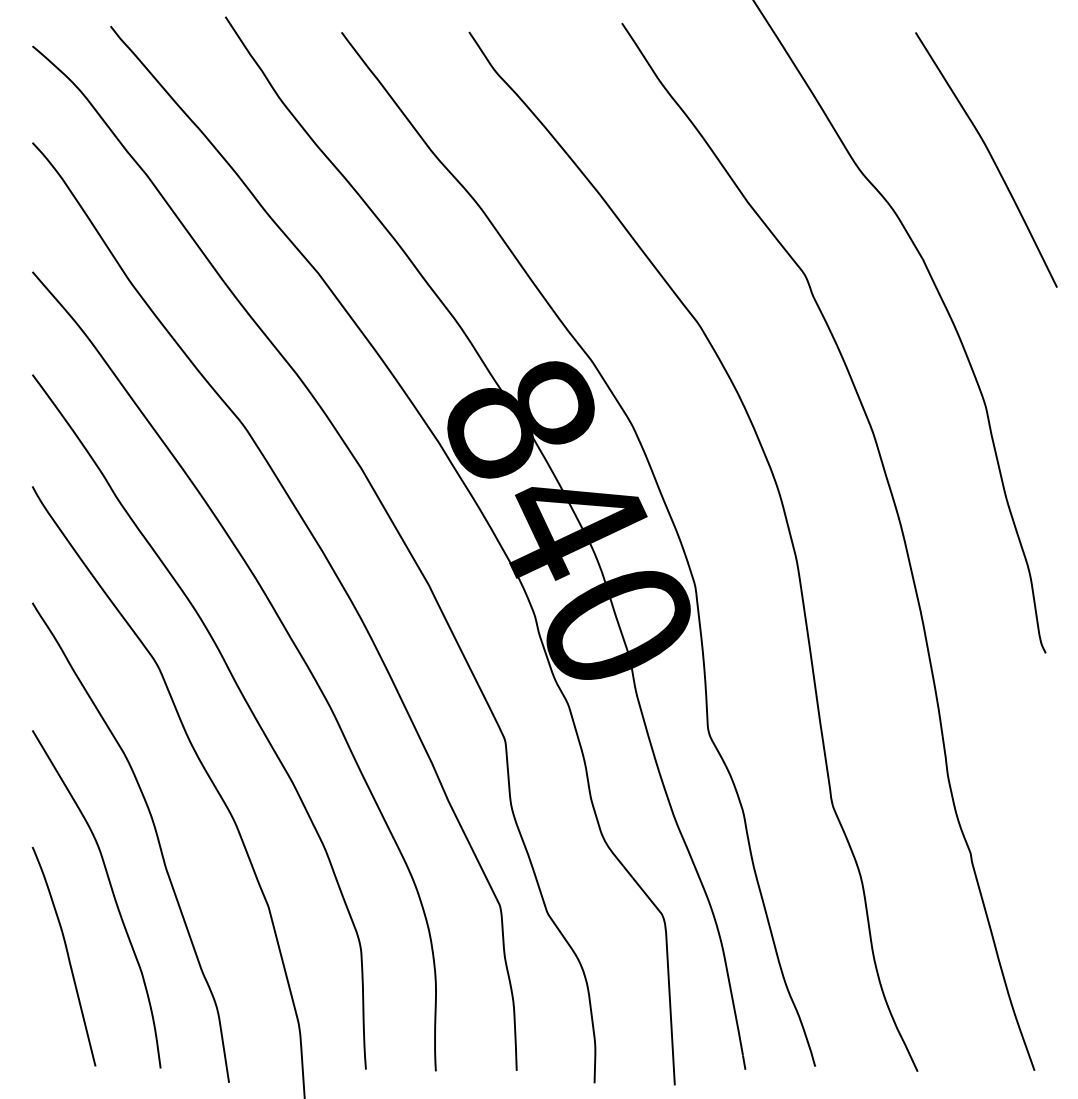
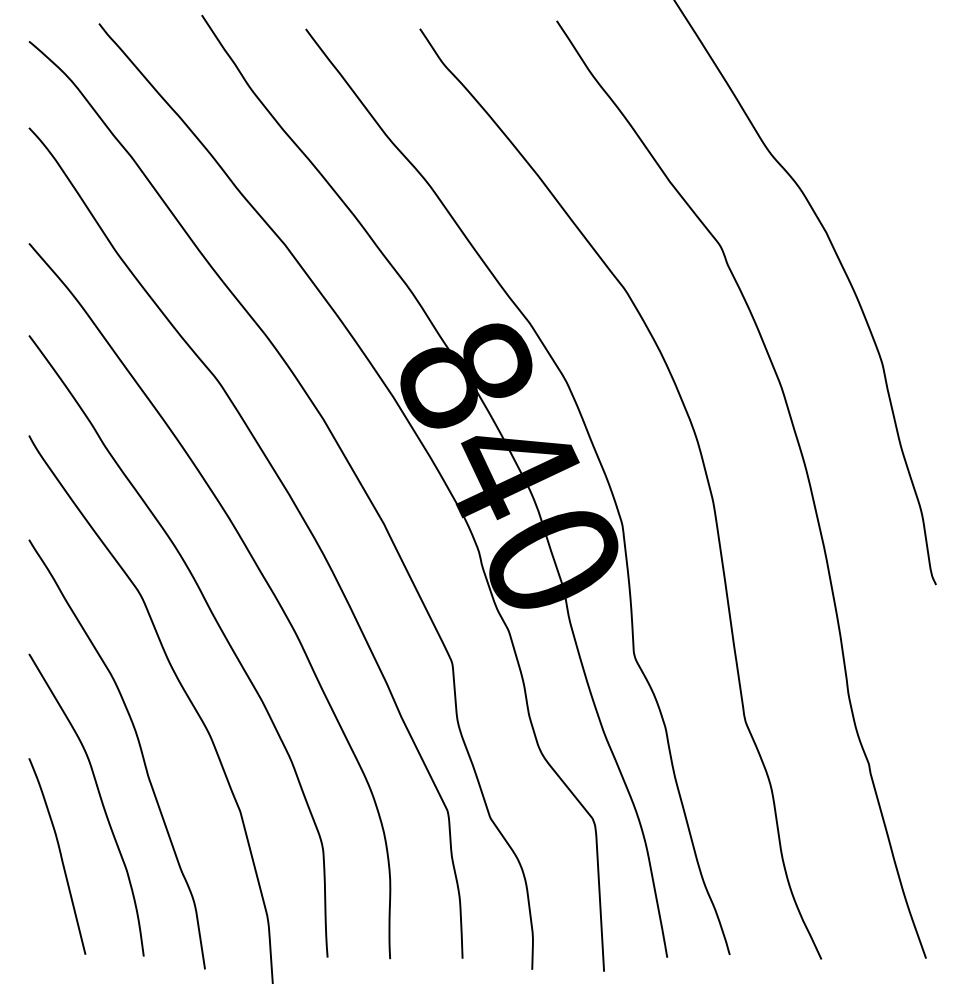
curve: (990, 156) -> (886, 140), removed

